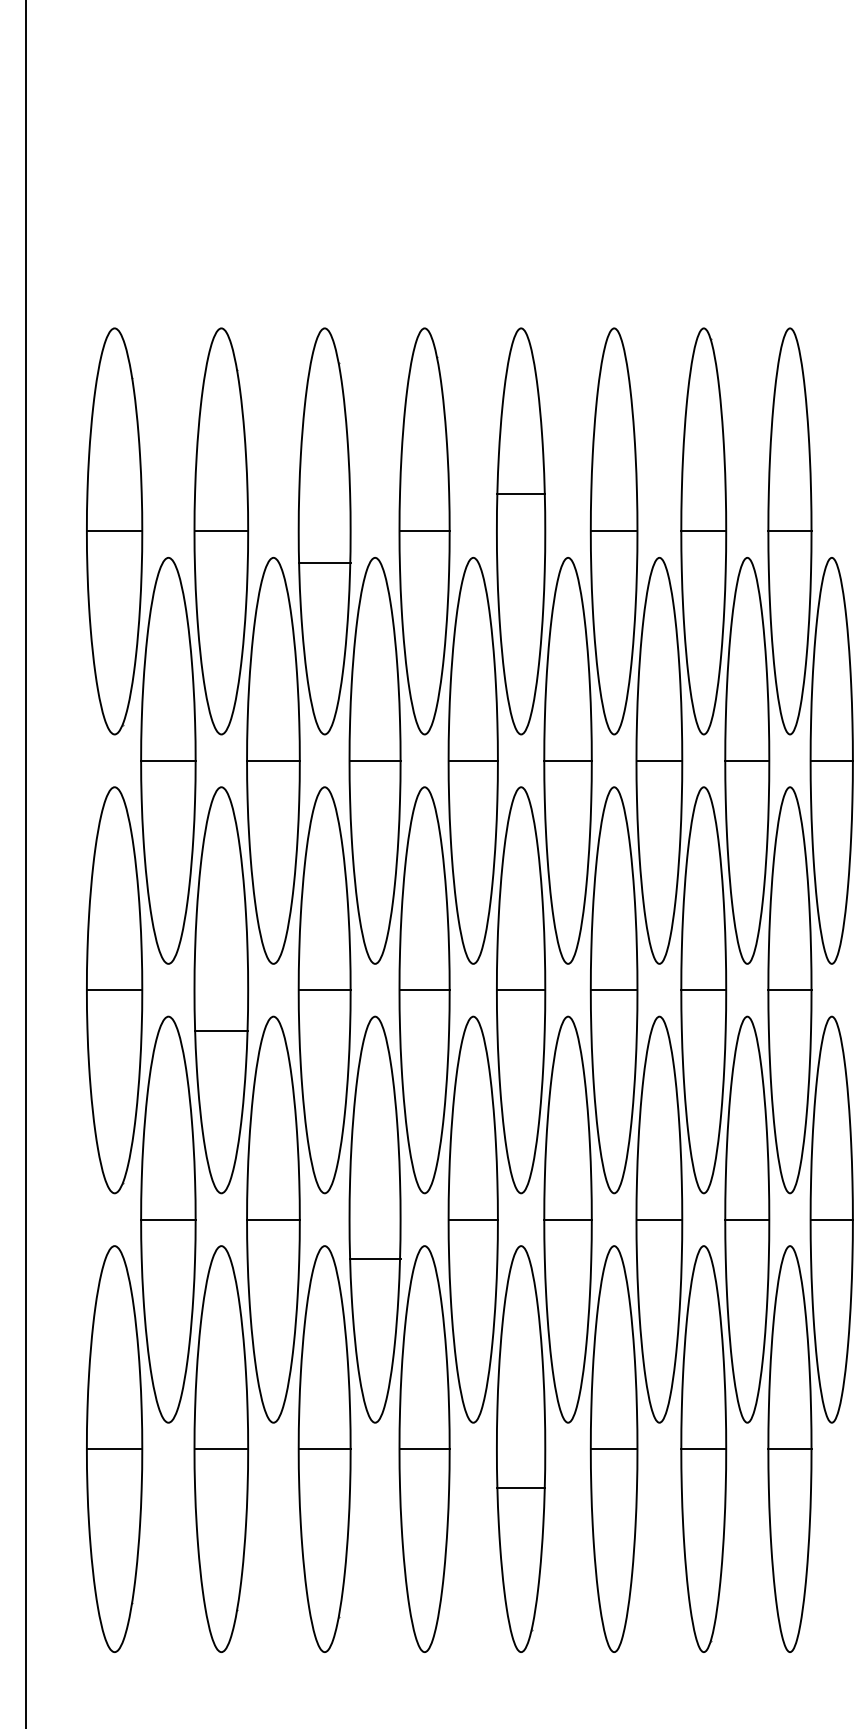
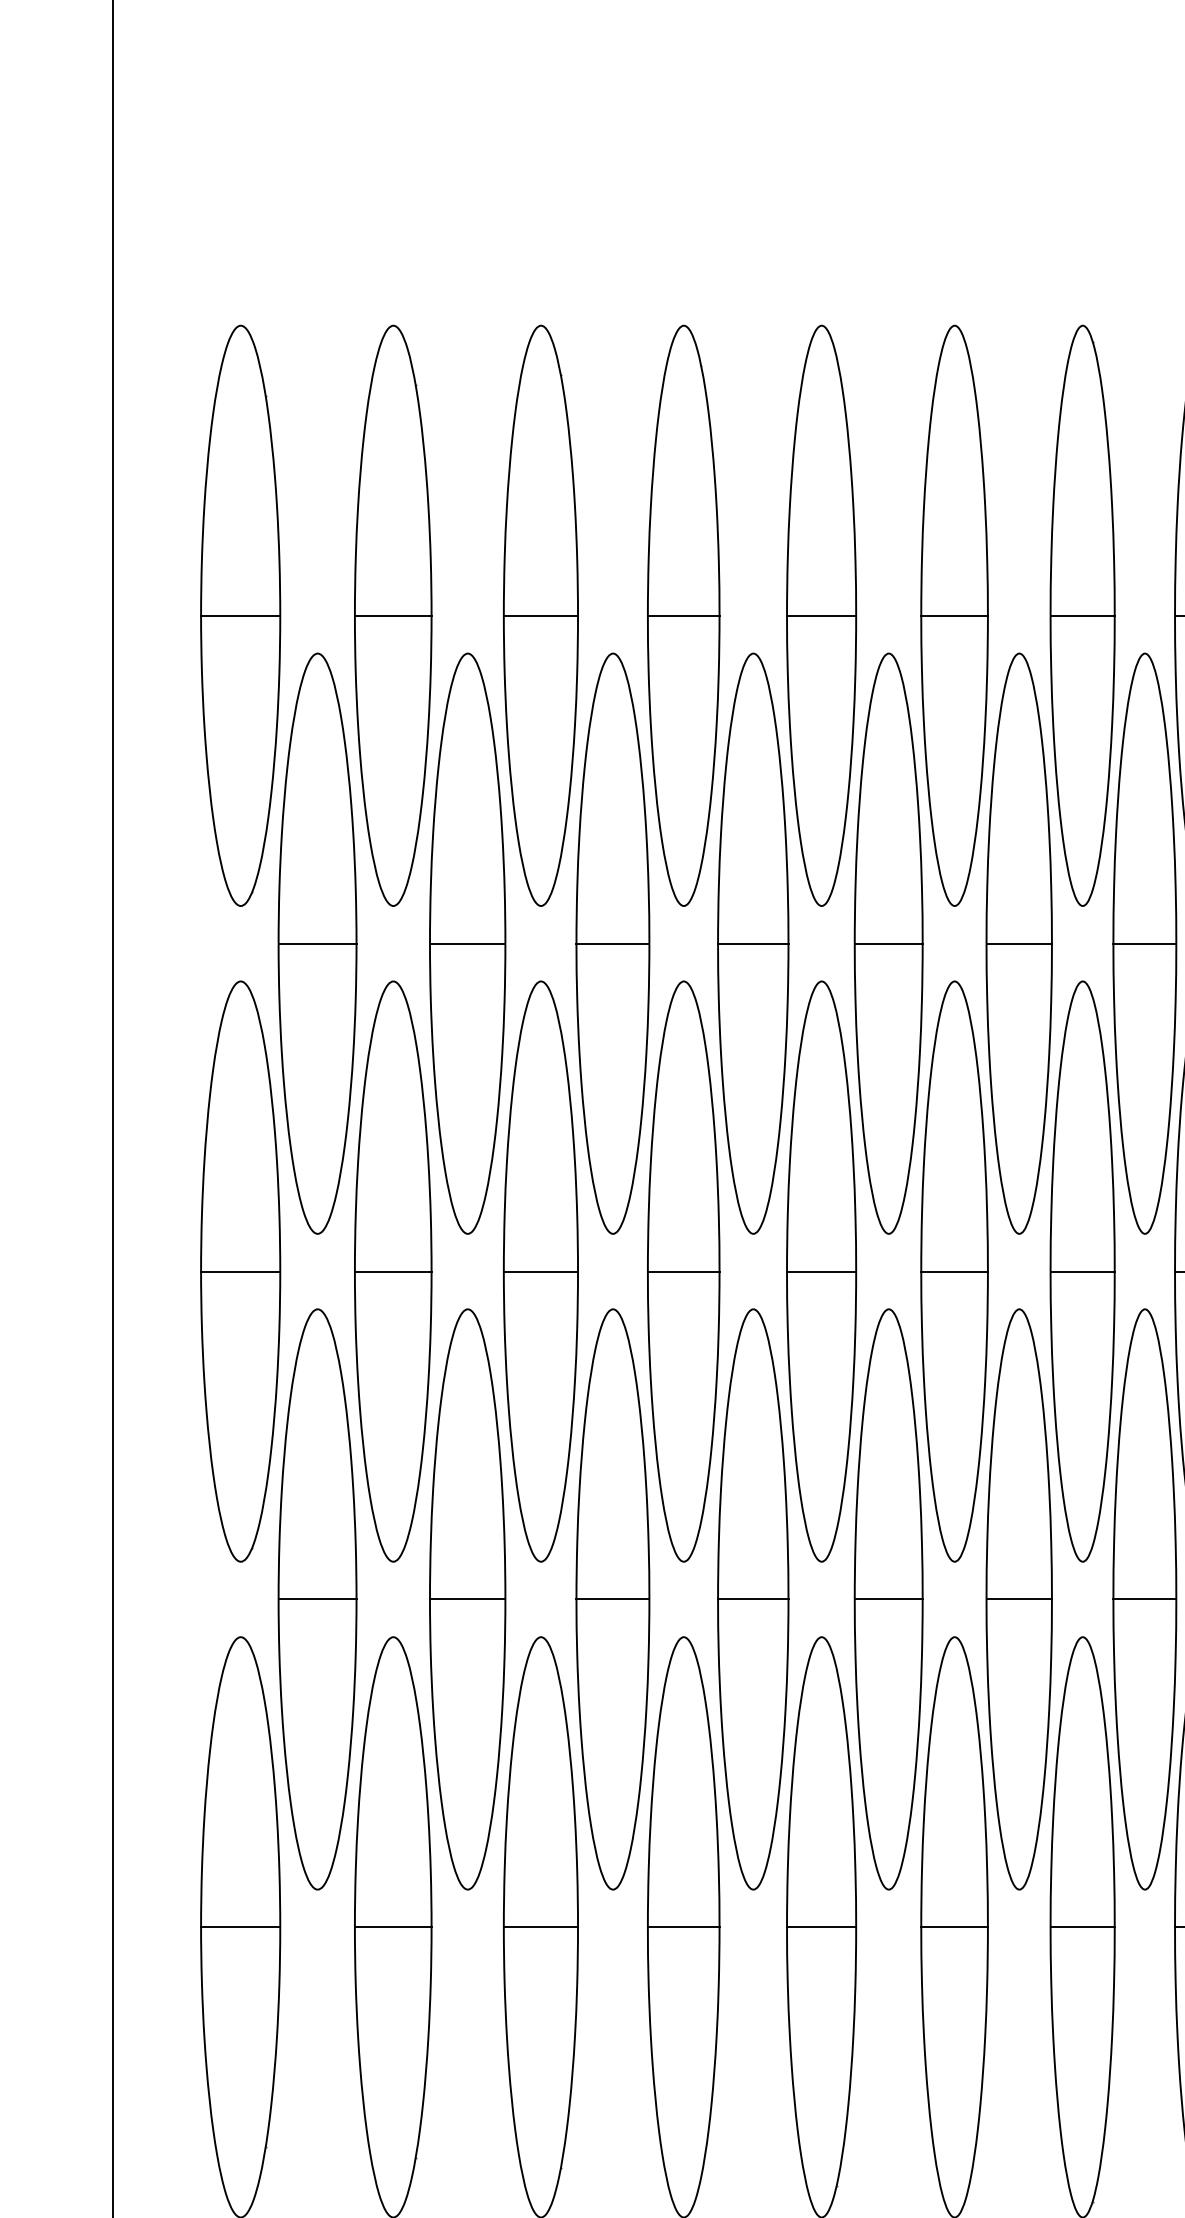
line: (520, 494) -> (820, 615), moved
line: (324, 563) -> (540, 615), moved
line: (221, 1031) -> (393, 1271), moved
line: (374, 1258) -> (612, 1599), moved
line: (520, 1488) -> (820, 1927), moved

